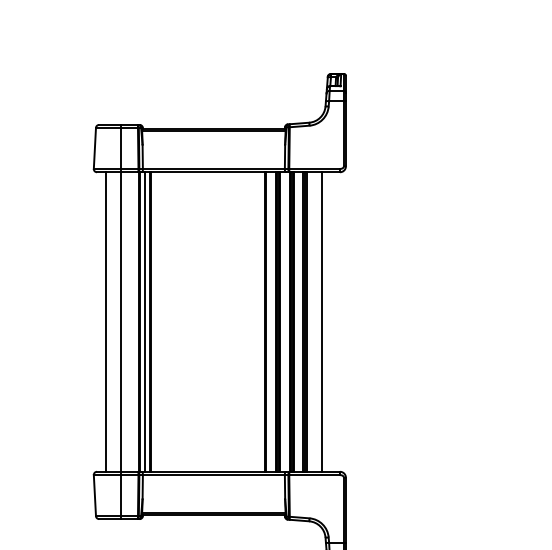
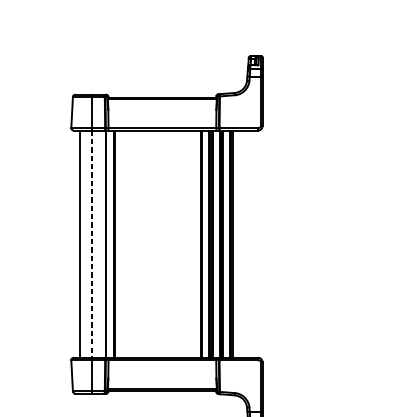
line: (144, 321) -> (109, 243), removed
line: (322, 321) -> (244, 243), removed
line: (121, 322) -> (92, 244), solid -> dashed

